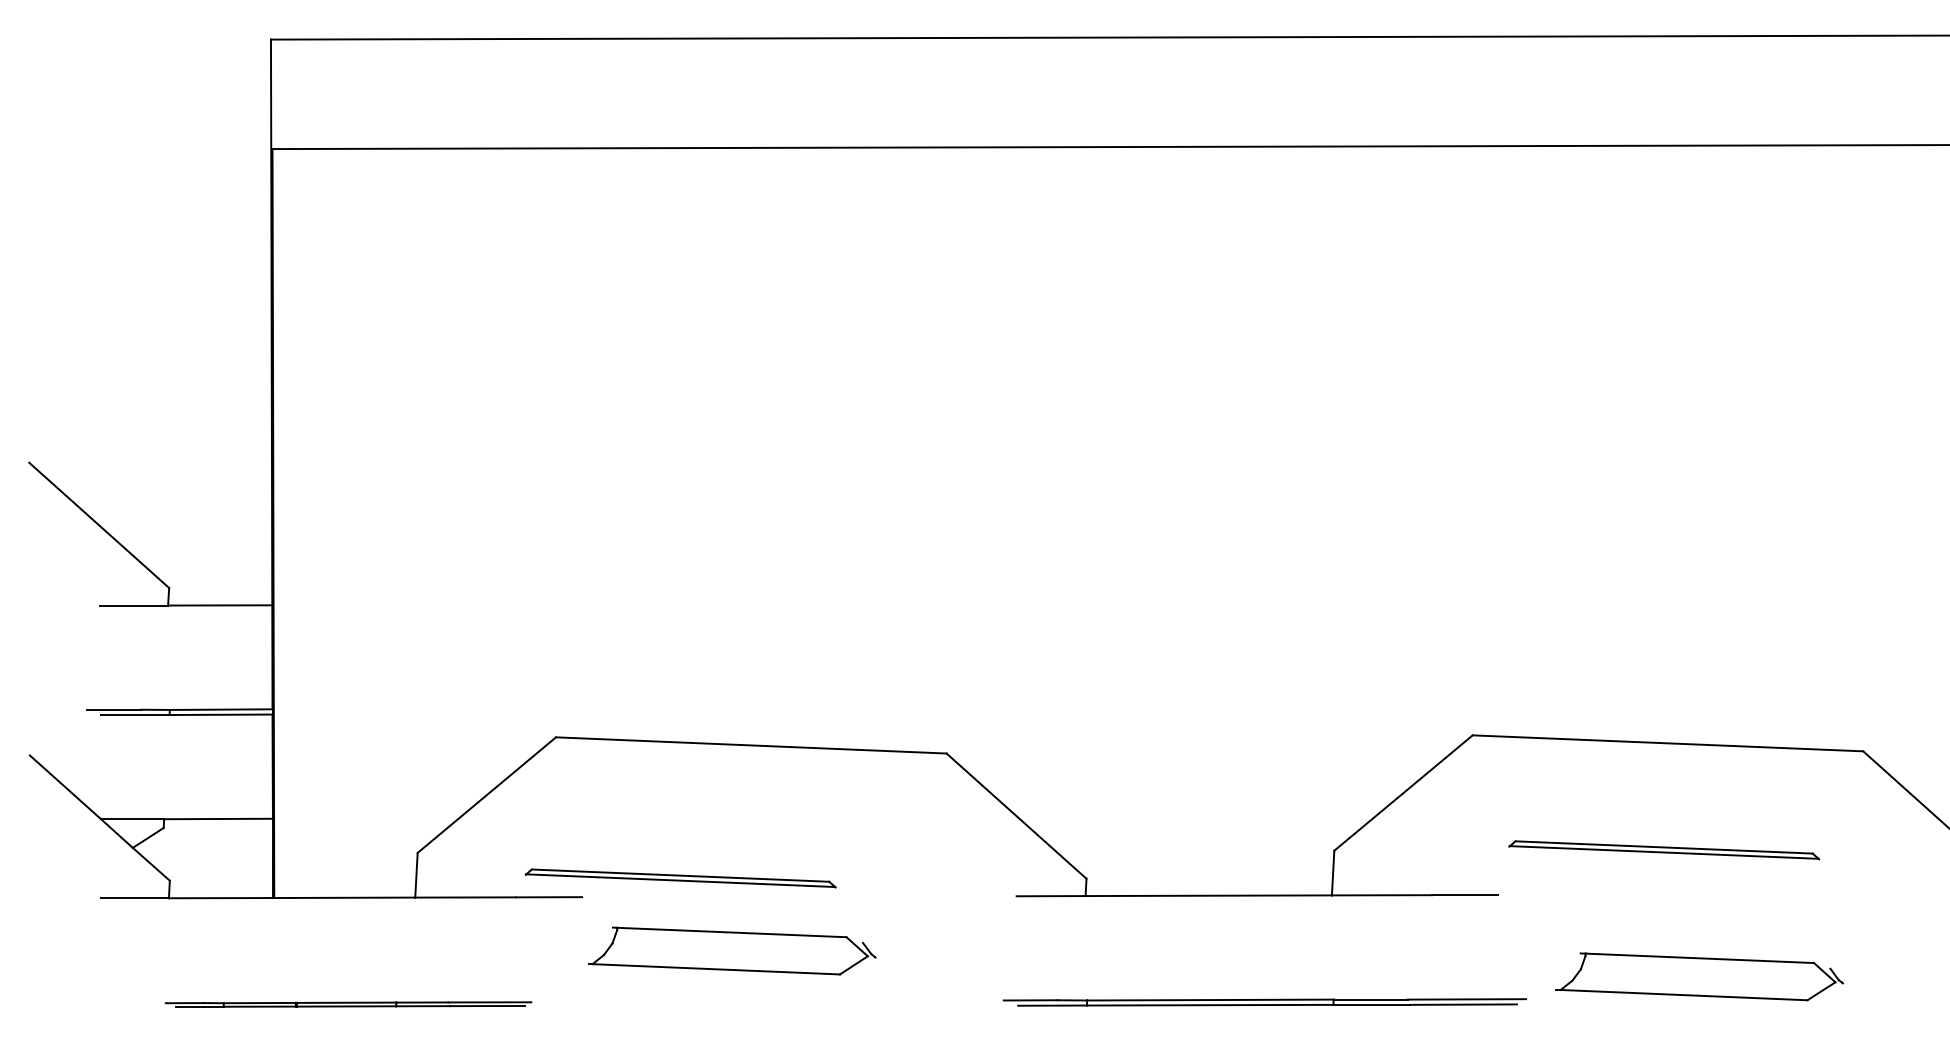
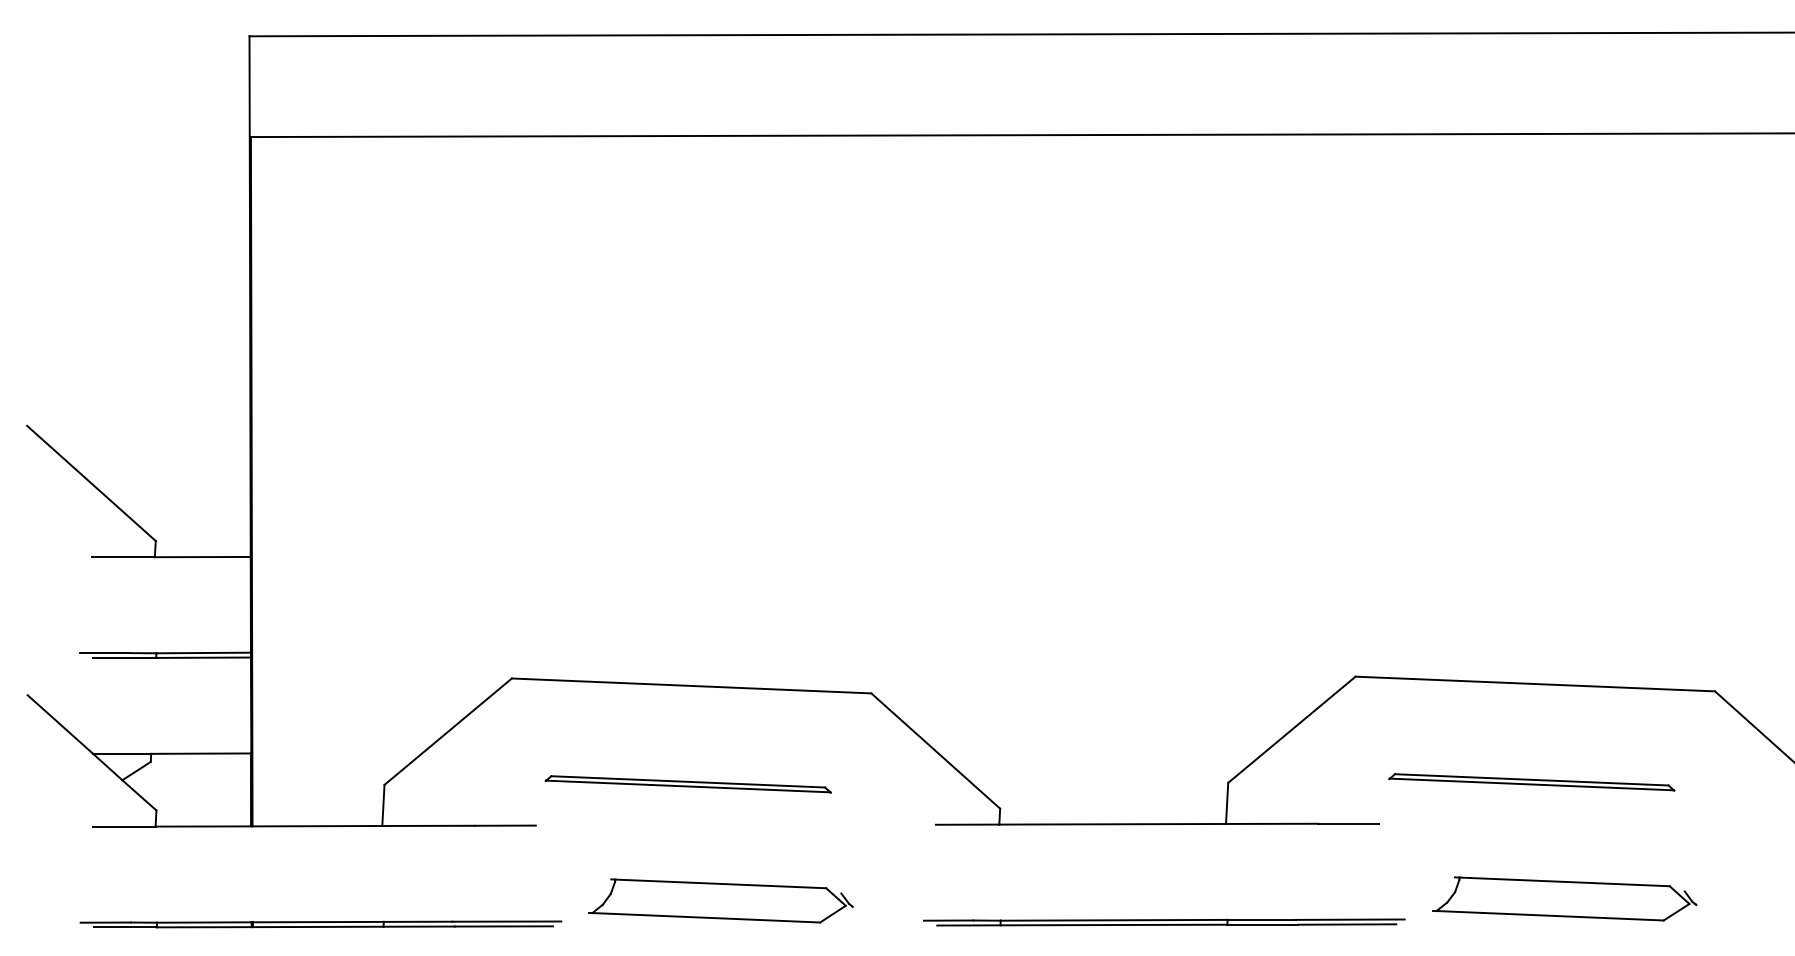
part: (680, 878) -> (688, 784), moved
part: (732, 950) -> (721, 900), moved
part: (348, 1004) -> (320, 924), size x1.43

